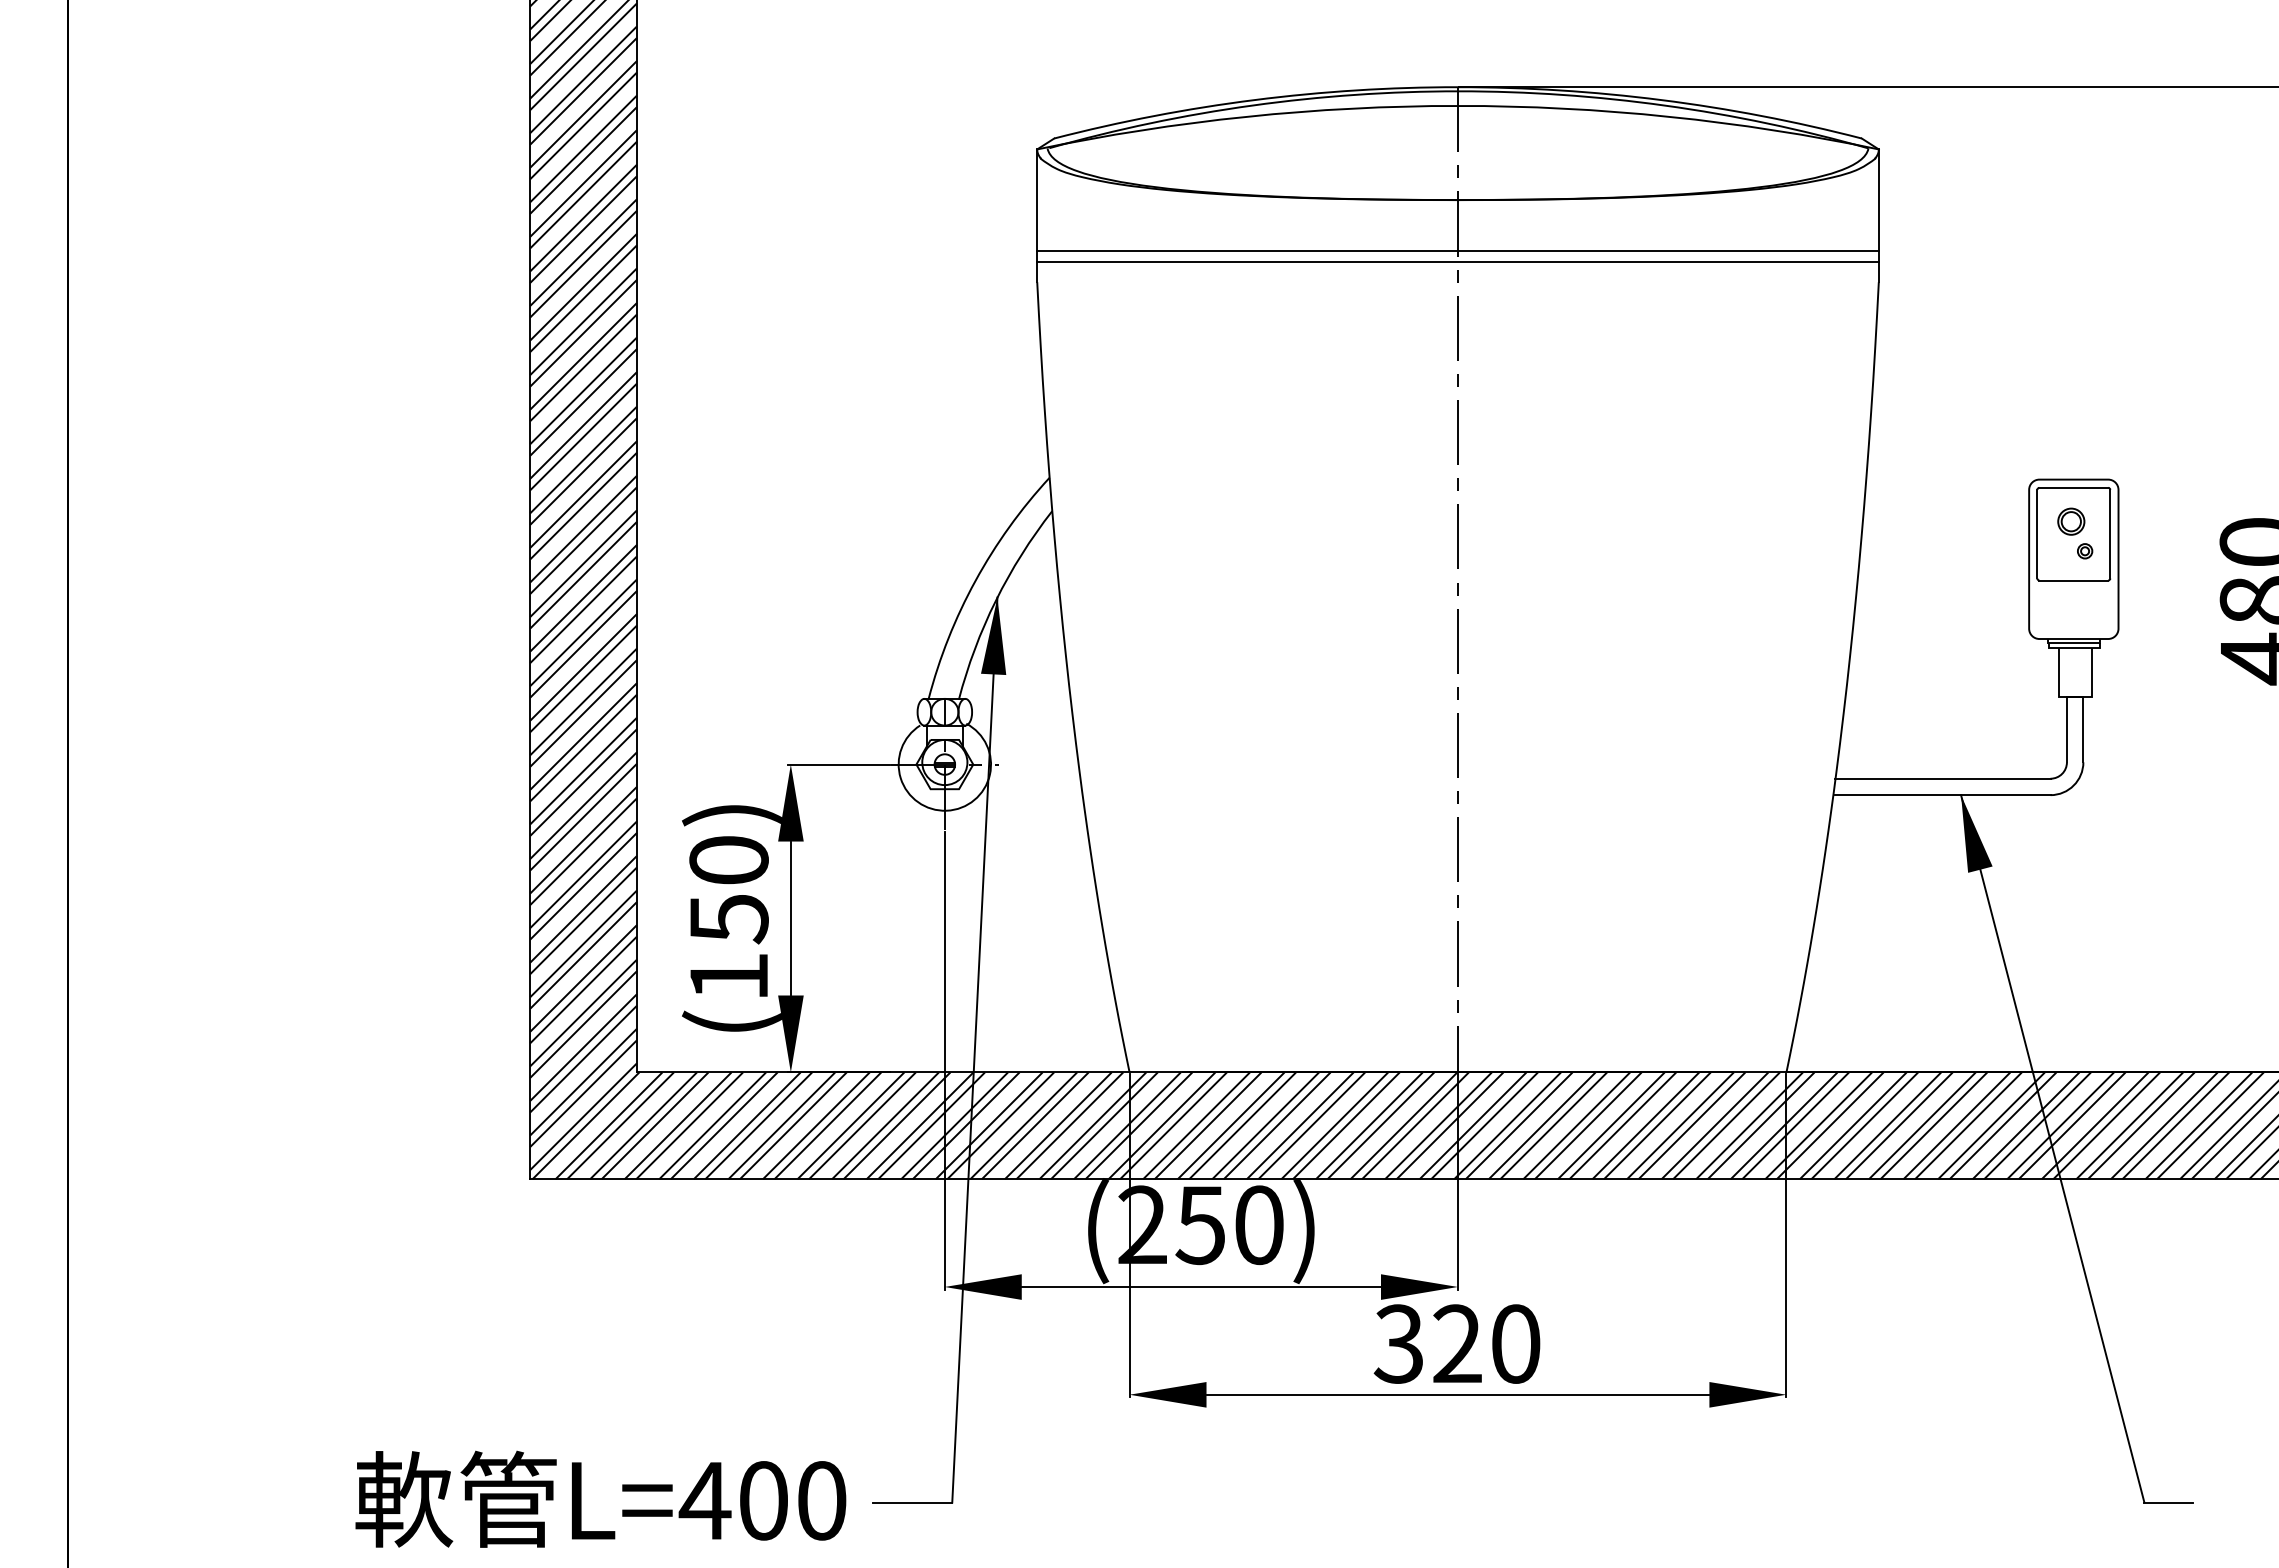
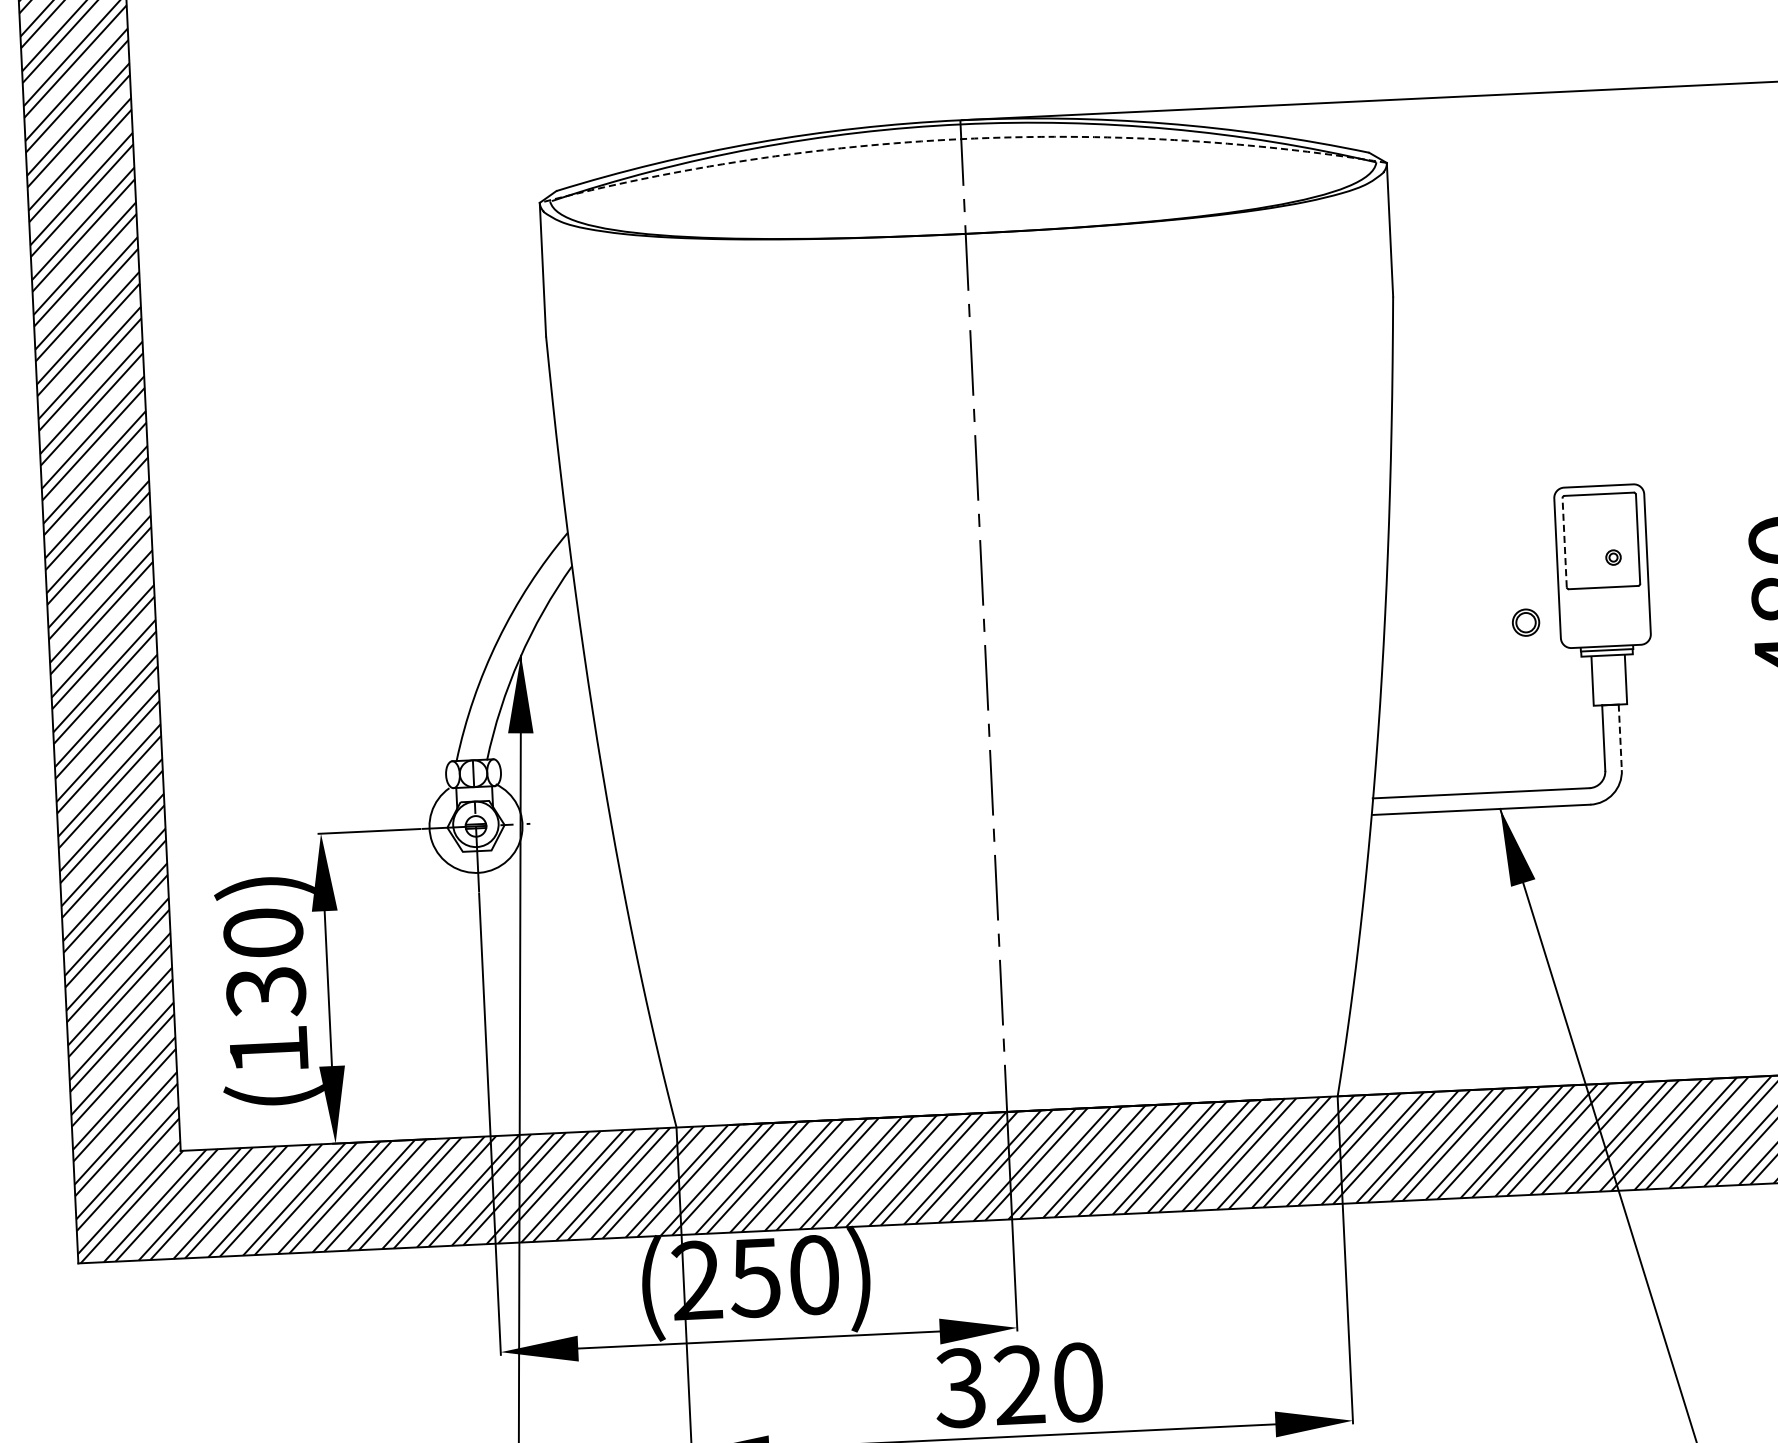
arc: (1458, 105) -> (961, 138), solid -> dashed
line: (1457, 251) -> (967, 285), removed
line: (1457, 261) -> (968, 295), removed
part: (2071, 521) -> (1526, 622), moved
line: (2037, 533) -> (1564, 541), solid -> dashed
line: (2083, 729) -> (1620, 737), solid -> dashed
text: (728, 919) -> (265, 992), (150) -> (130)

